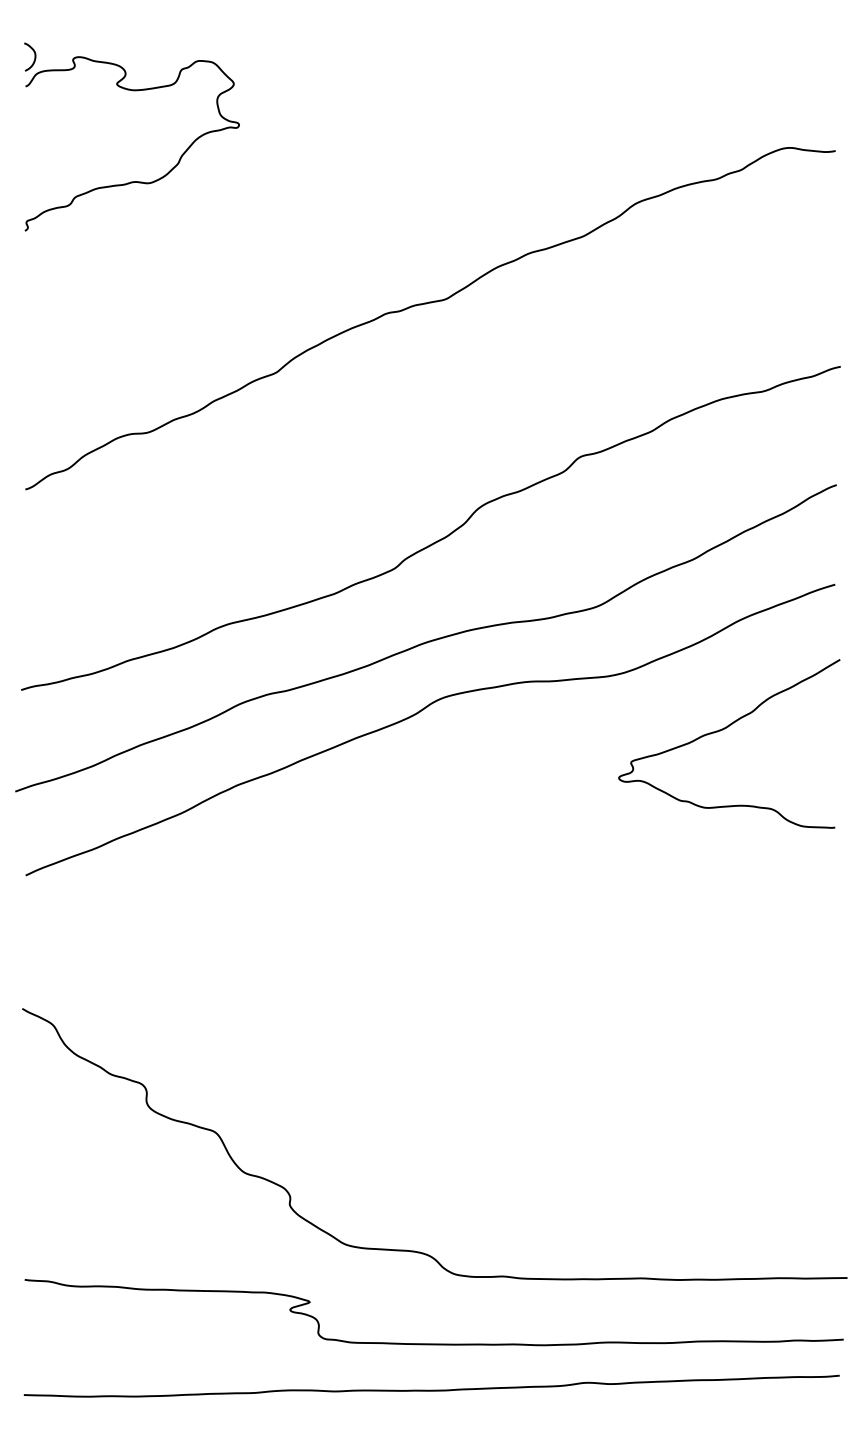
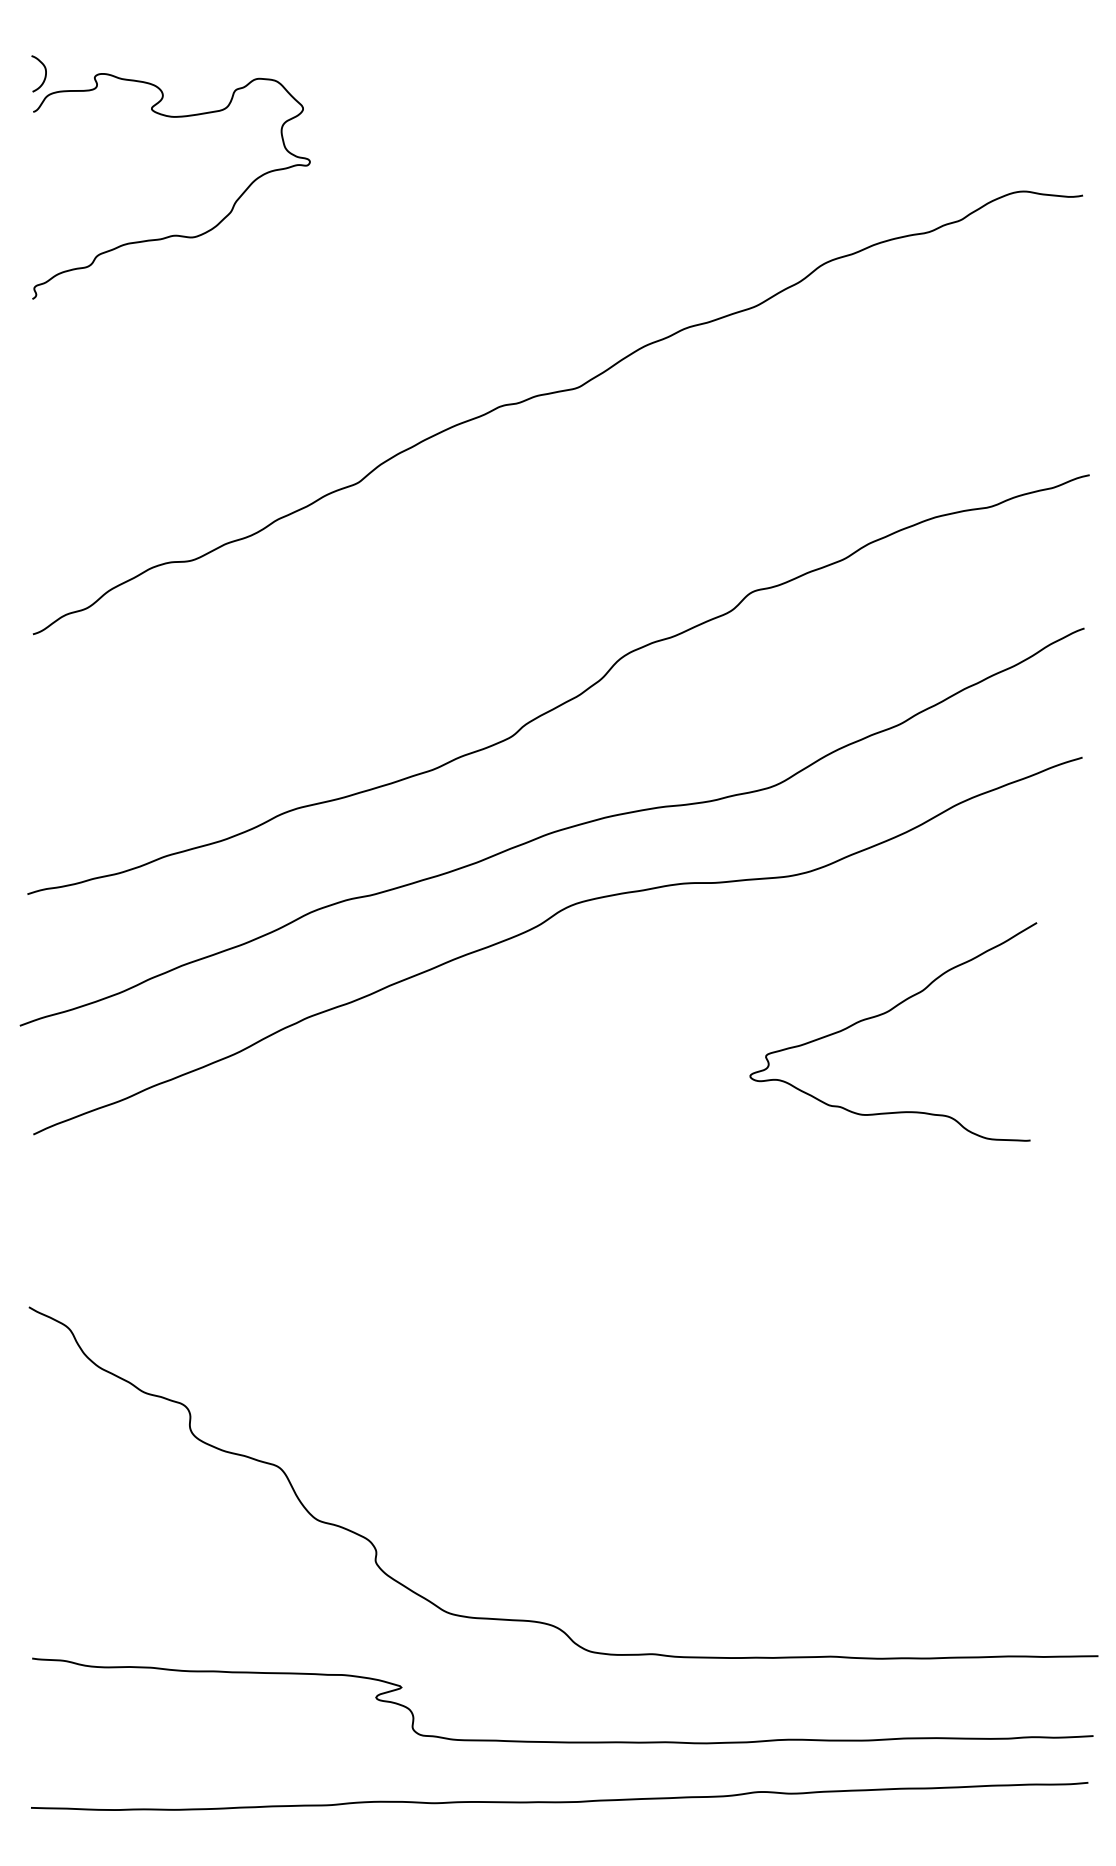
curve: (722, 730) -> (884, 1014), moved

